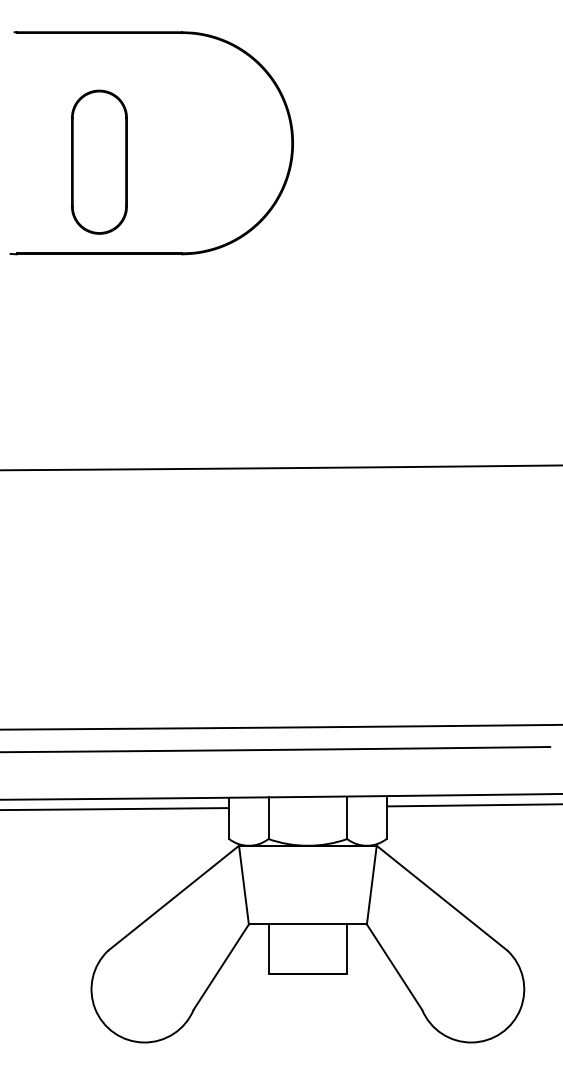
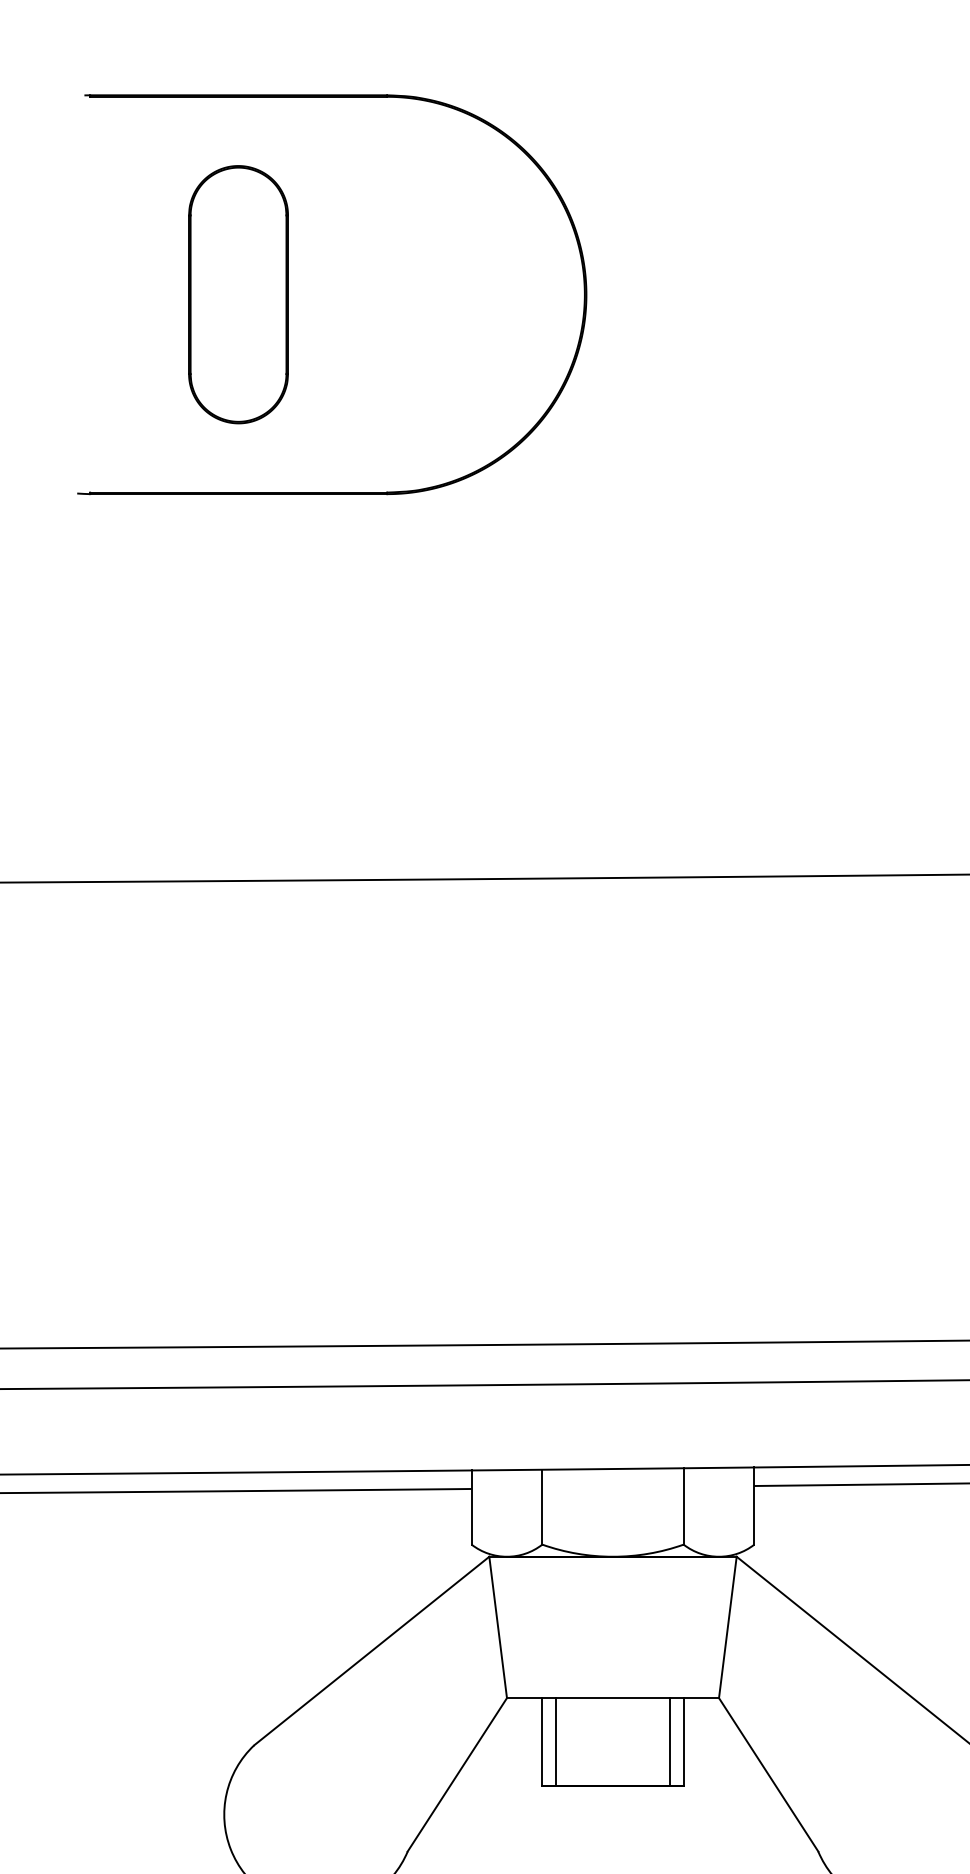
part: (99, 161) -> (238, 293), moved
line: (276, 948) -> (556, 1741), added
line: (339, 948) -> (669, 1741), added

